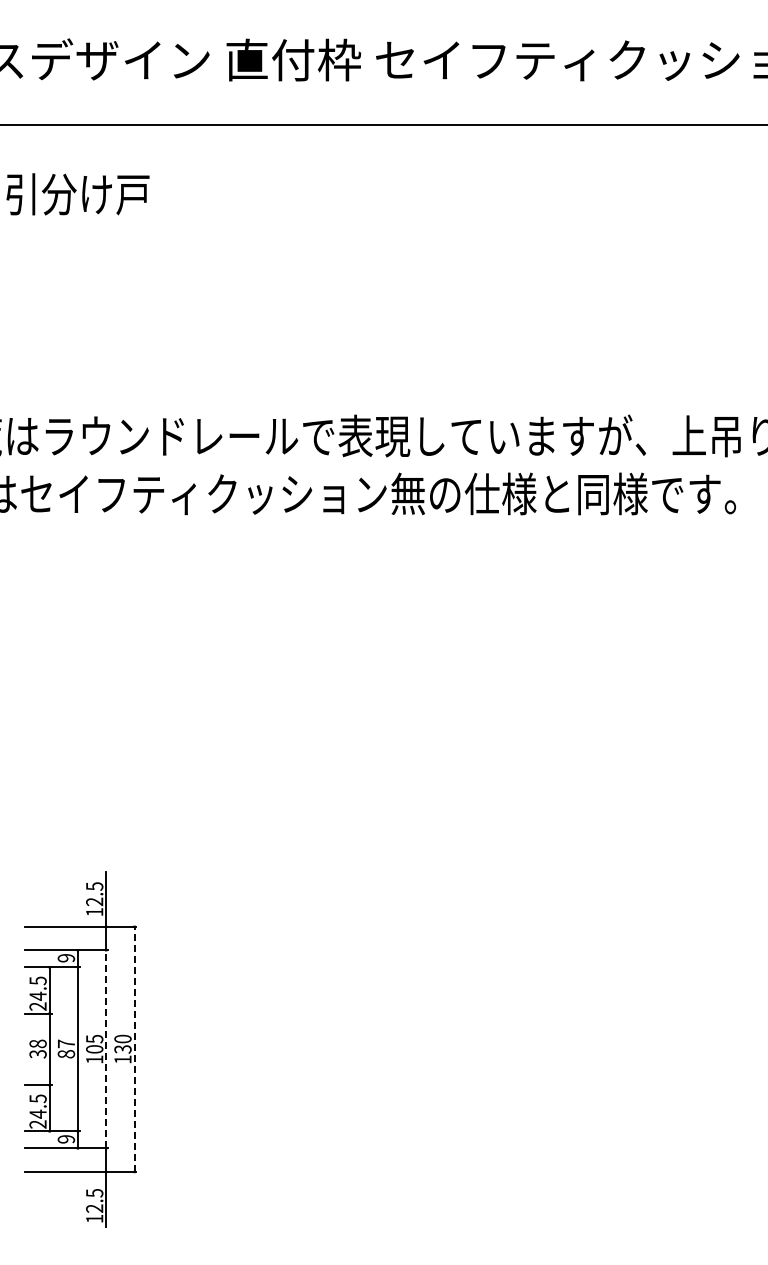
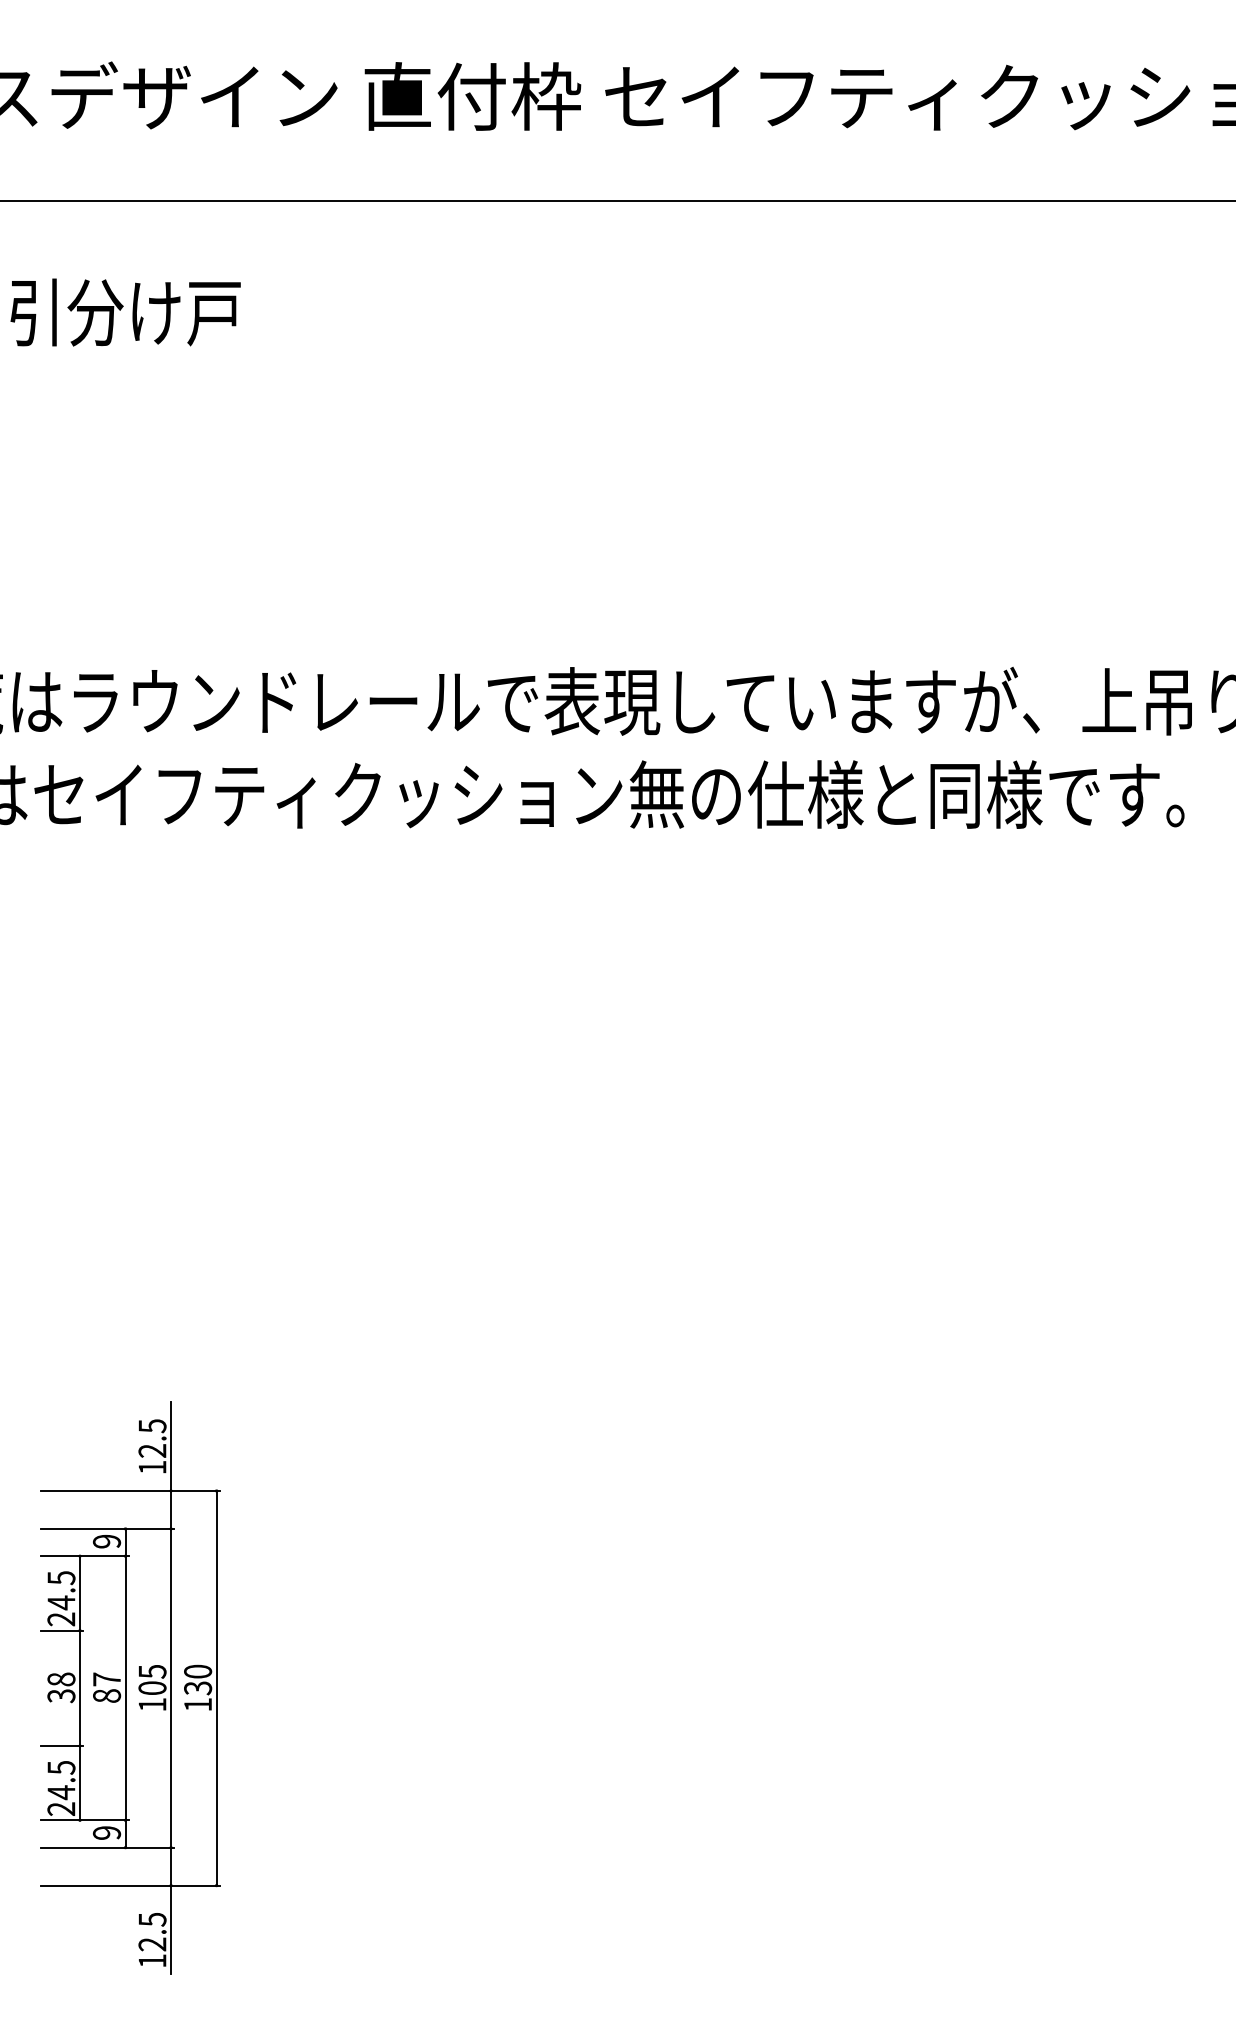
line: (106, 1048) -> (171, 1686), dashed -> solid
line: (134, 1049) -> (216, 1688), dashed -> solid

